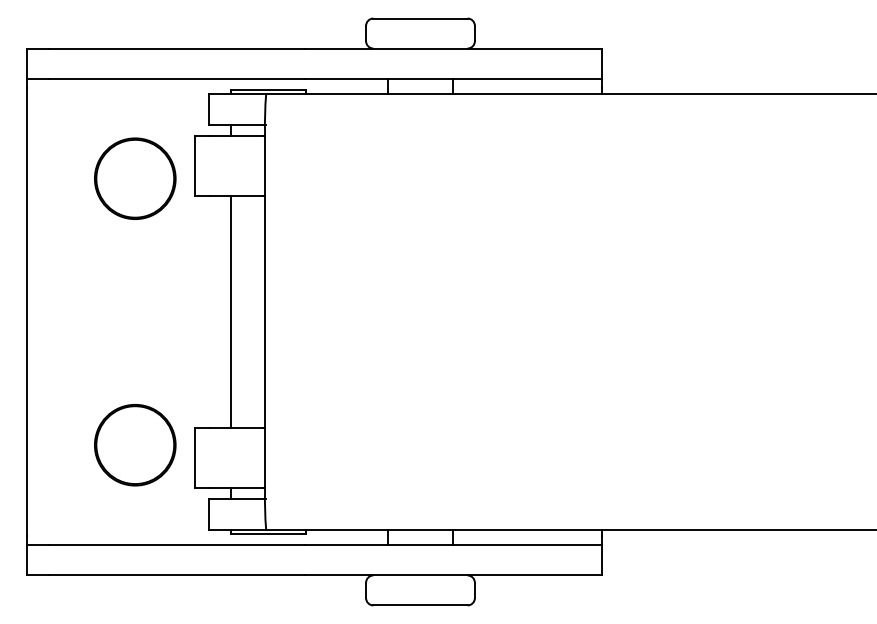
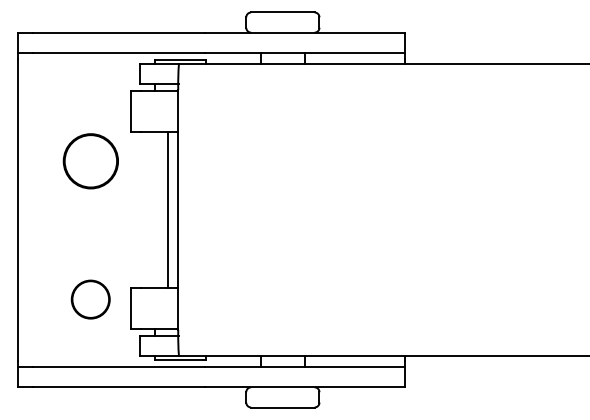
circle: (134, 179) -> (90, 161), moved
line: (231, 311) -> (168, 209), moved
circle: (134, 444) -> (90, 299), size x0.7

